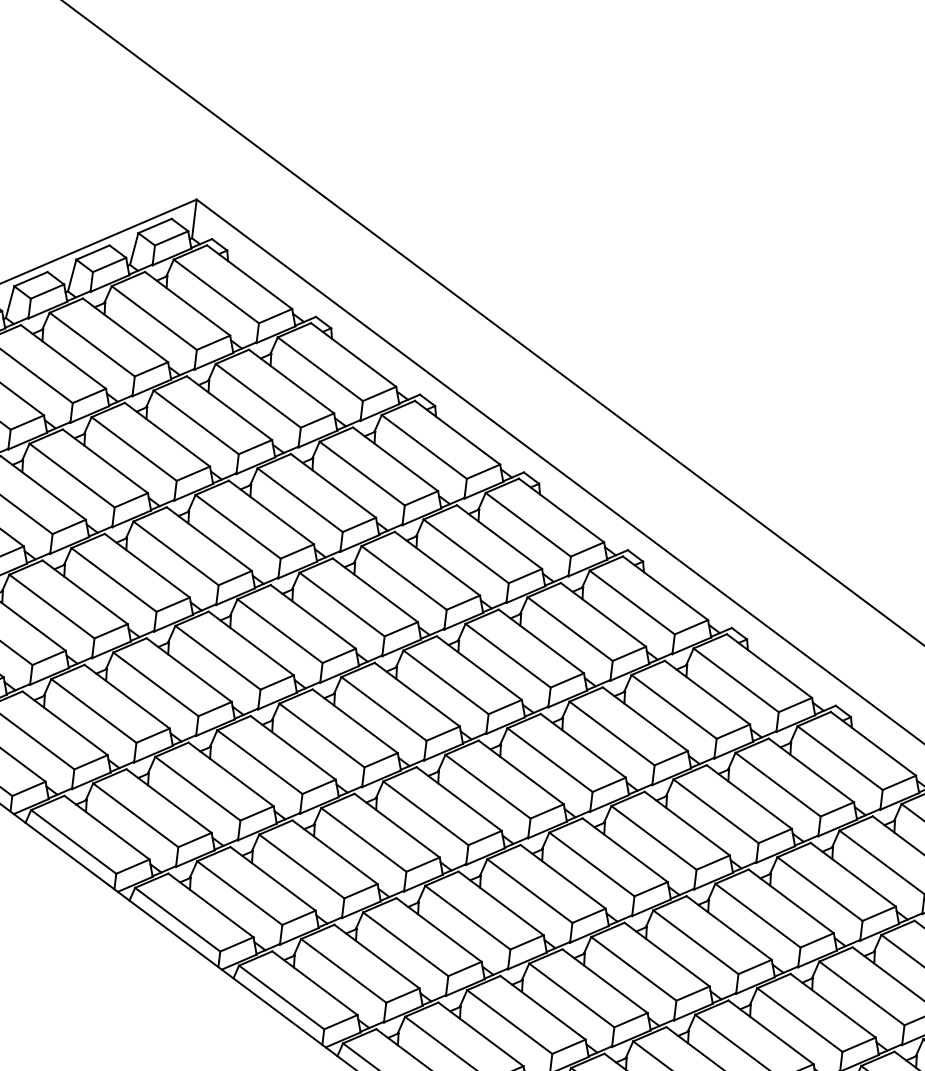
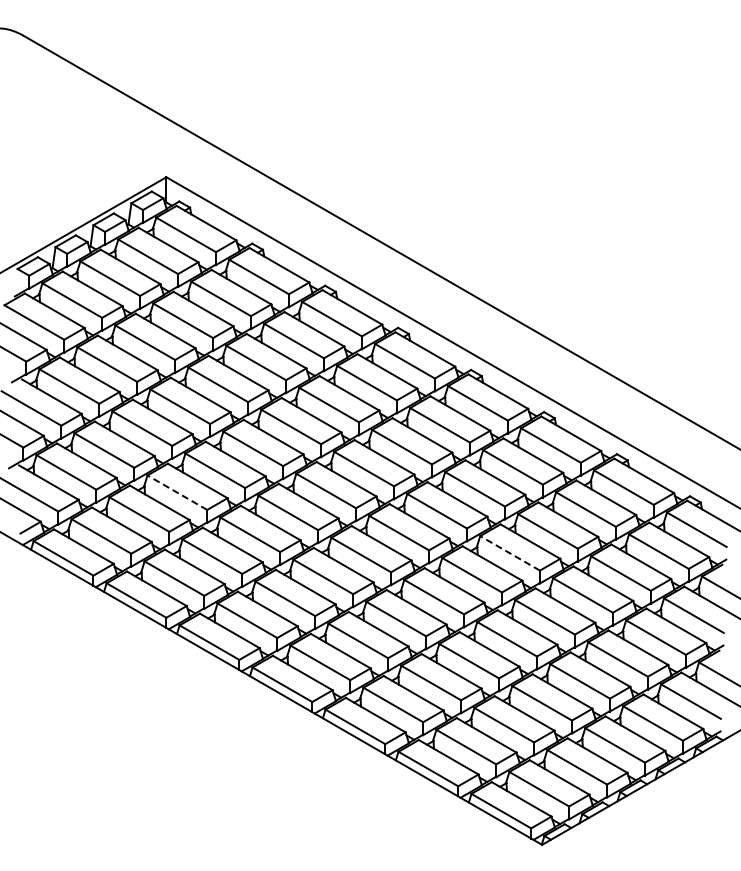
line: (154, 683) -> (176, 492), solid -> dashed
line: (653, 838) -> (509, 553), solid -> dashed

